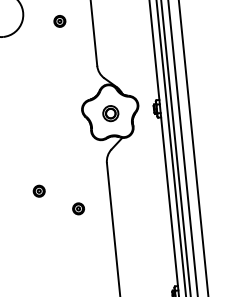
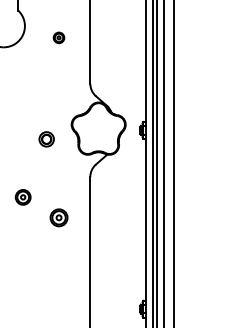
part: (110, 113) -> (46, 139), moved
part: (39, 191) -> (23, 197), size x1.4
part: (78, 208) -> (58, 217), size x1.6

